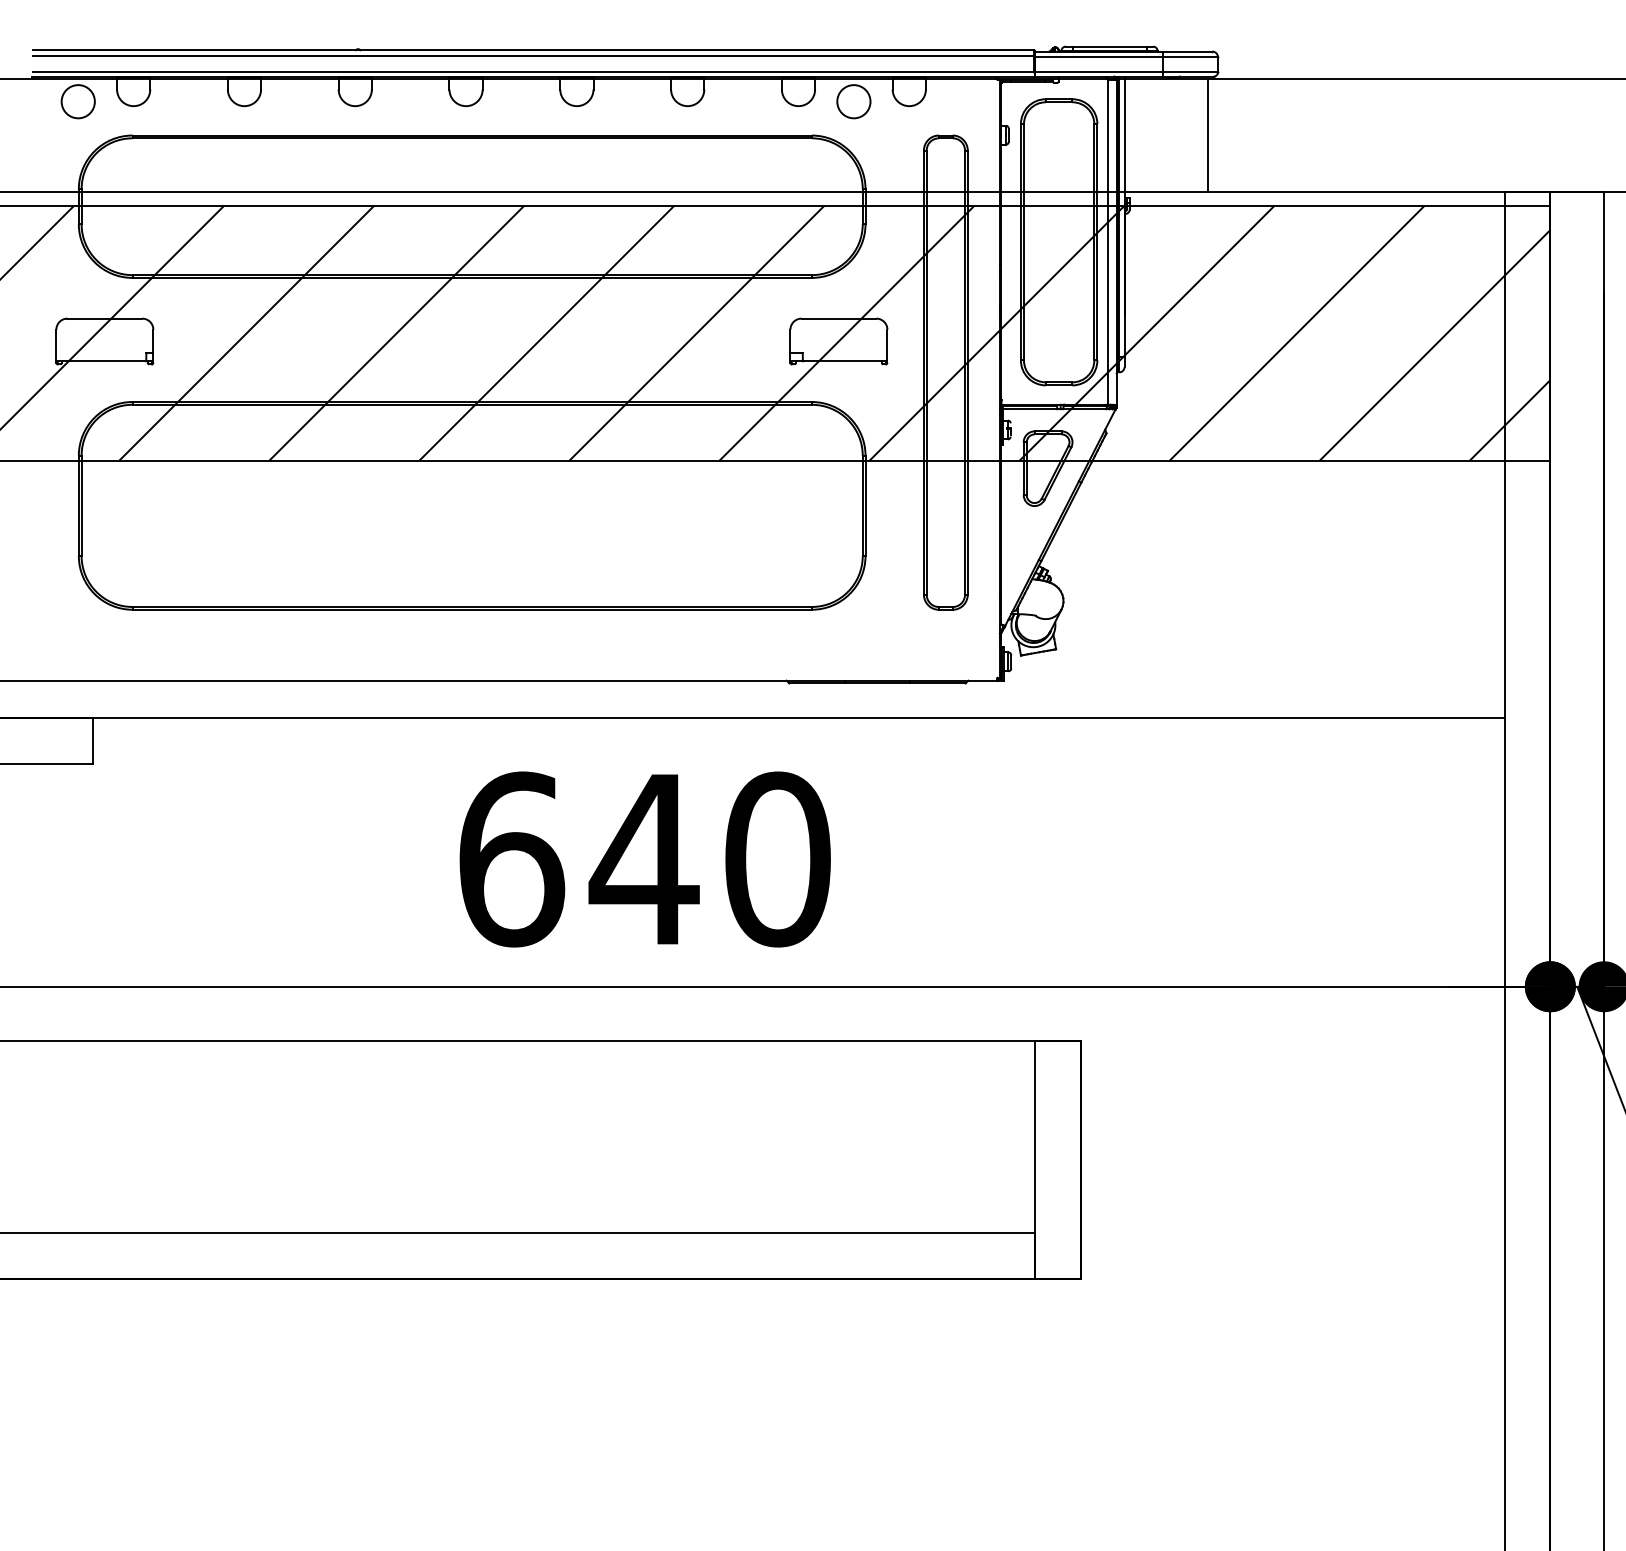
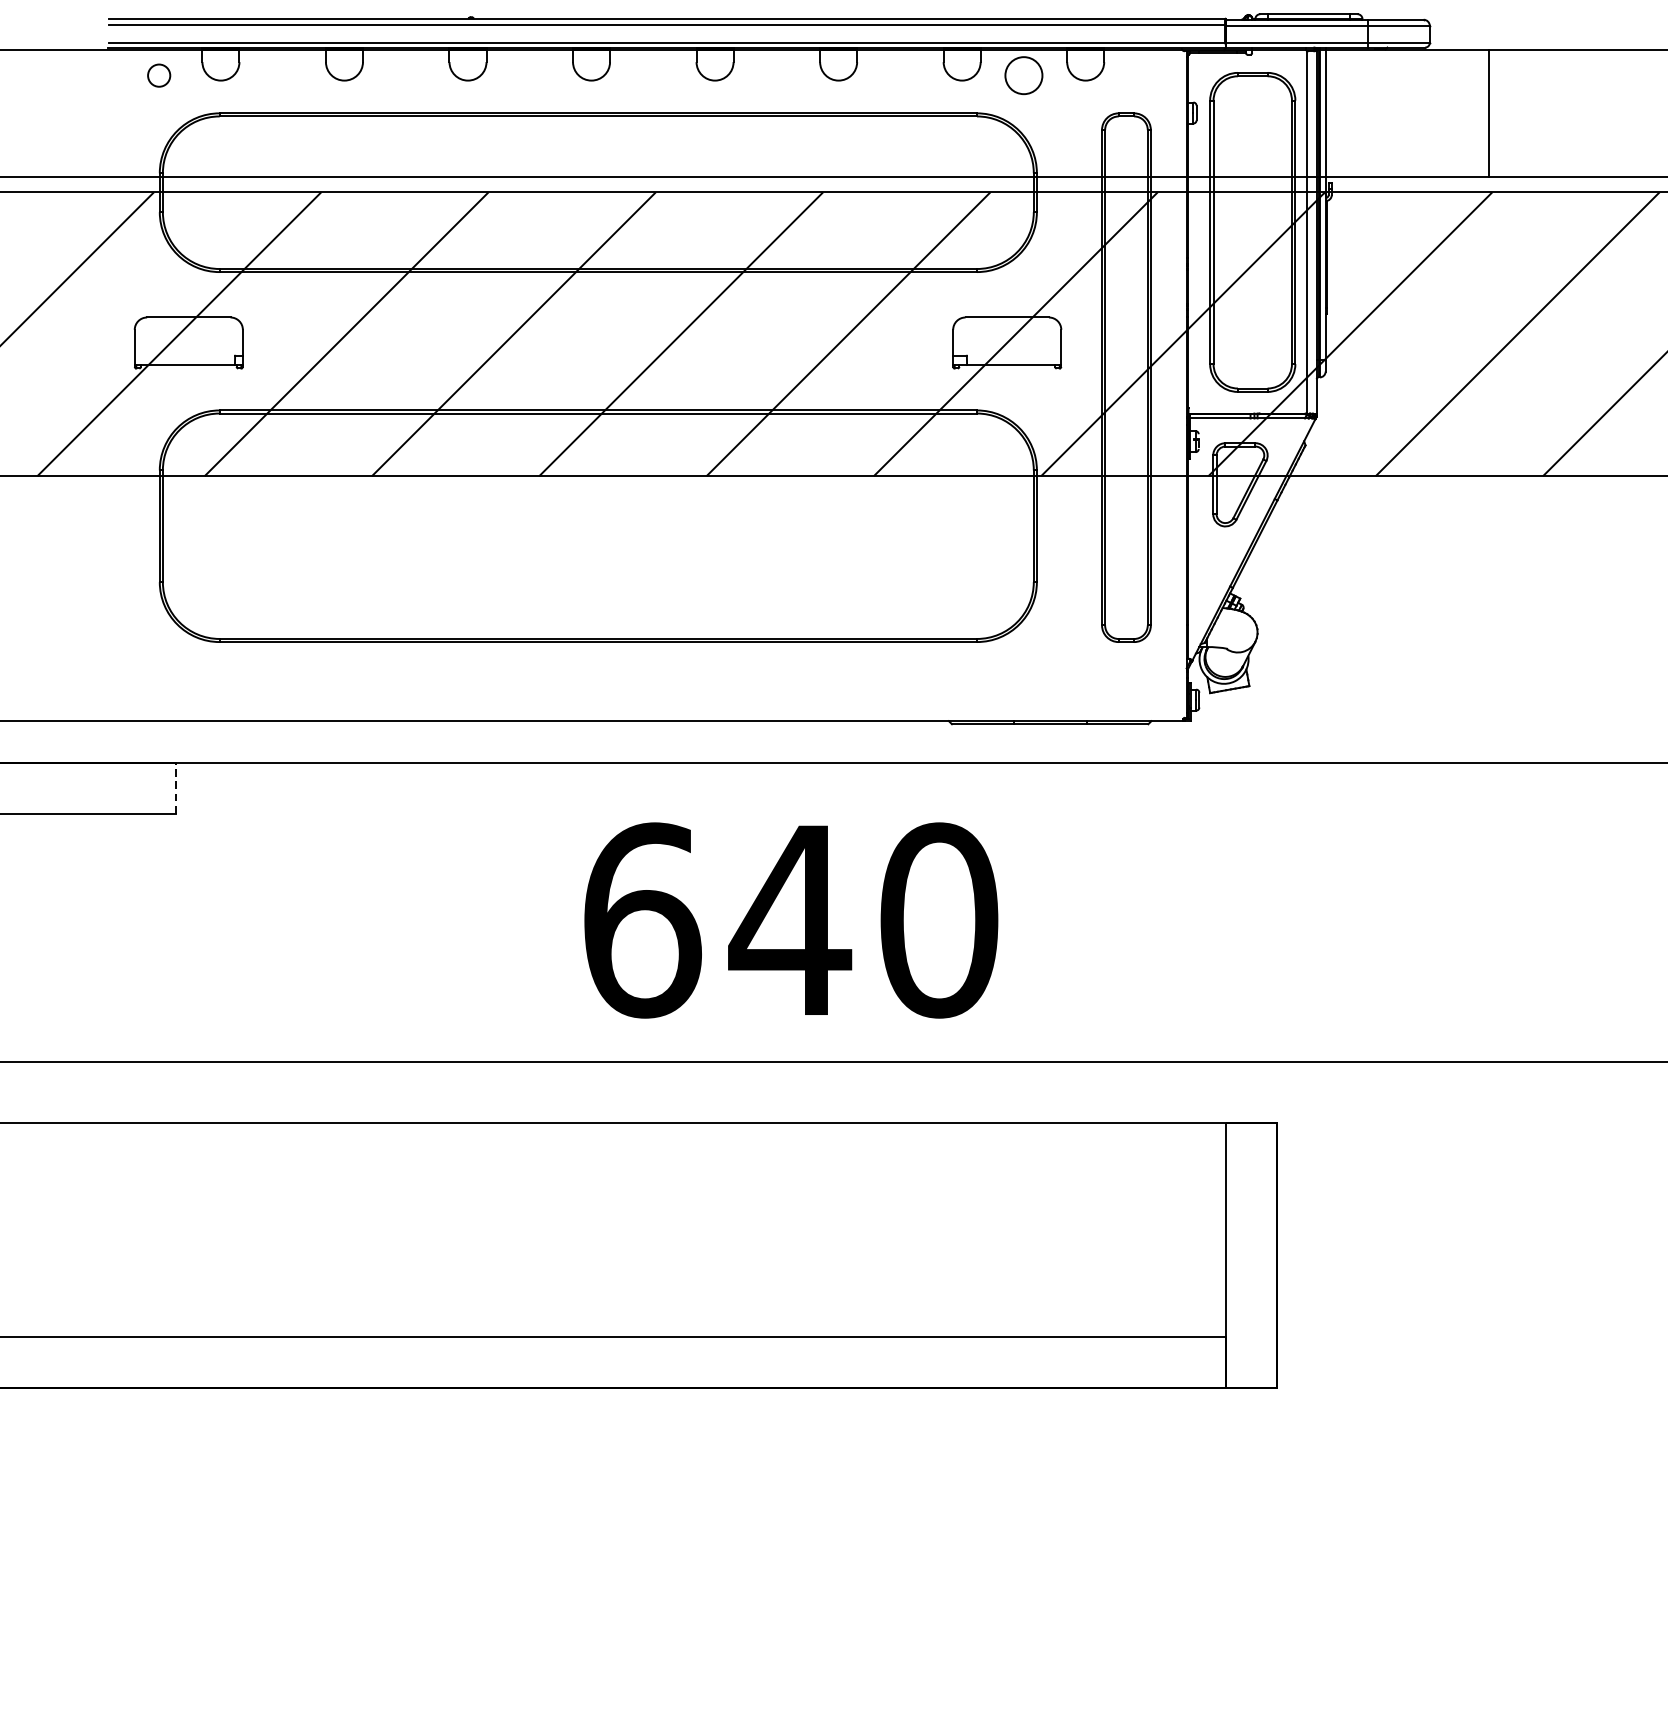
circle: (77, 101) -> (158, 75), size x0.6
line: (1207, 135) -> (1488, 113), moved
line: (93, 741) -> (176, 788), solid -> dashed

